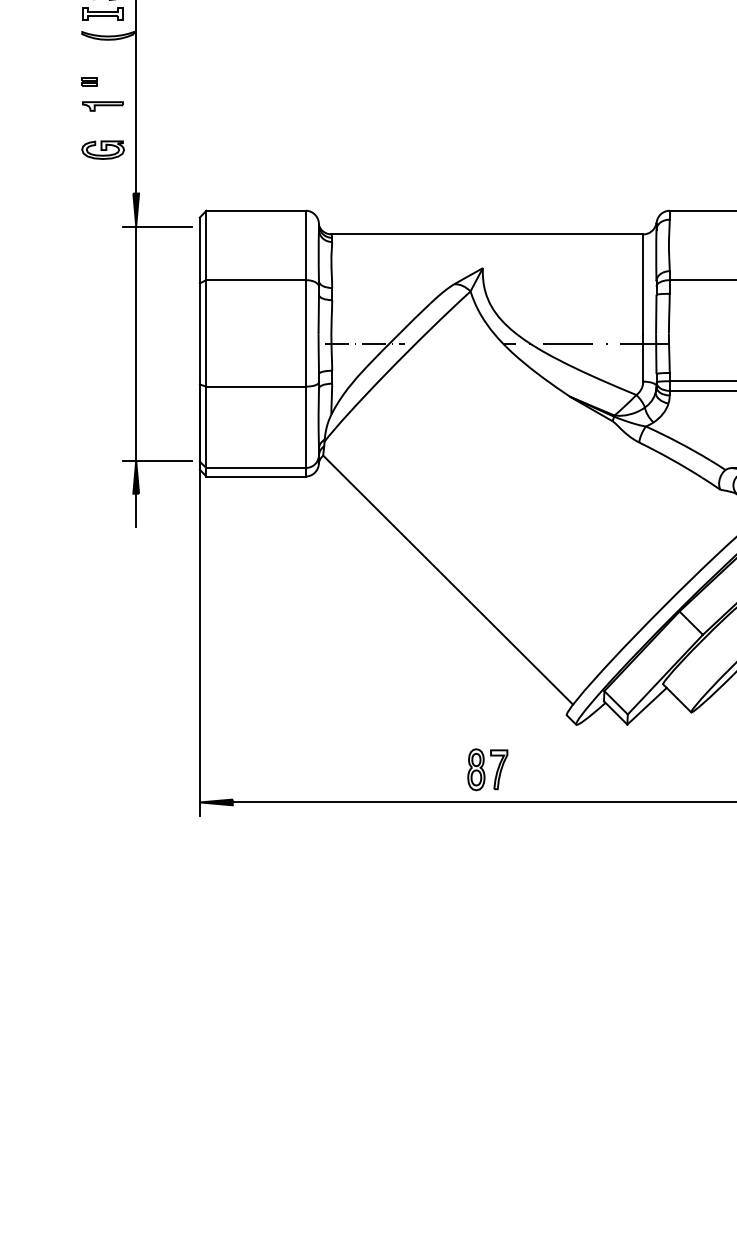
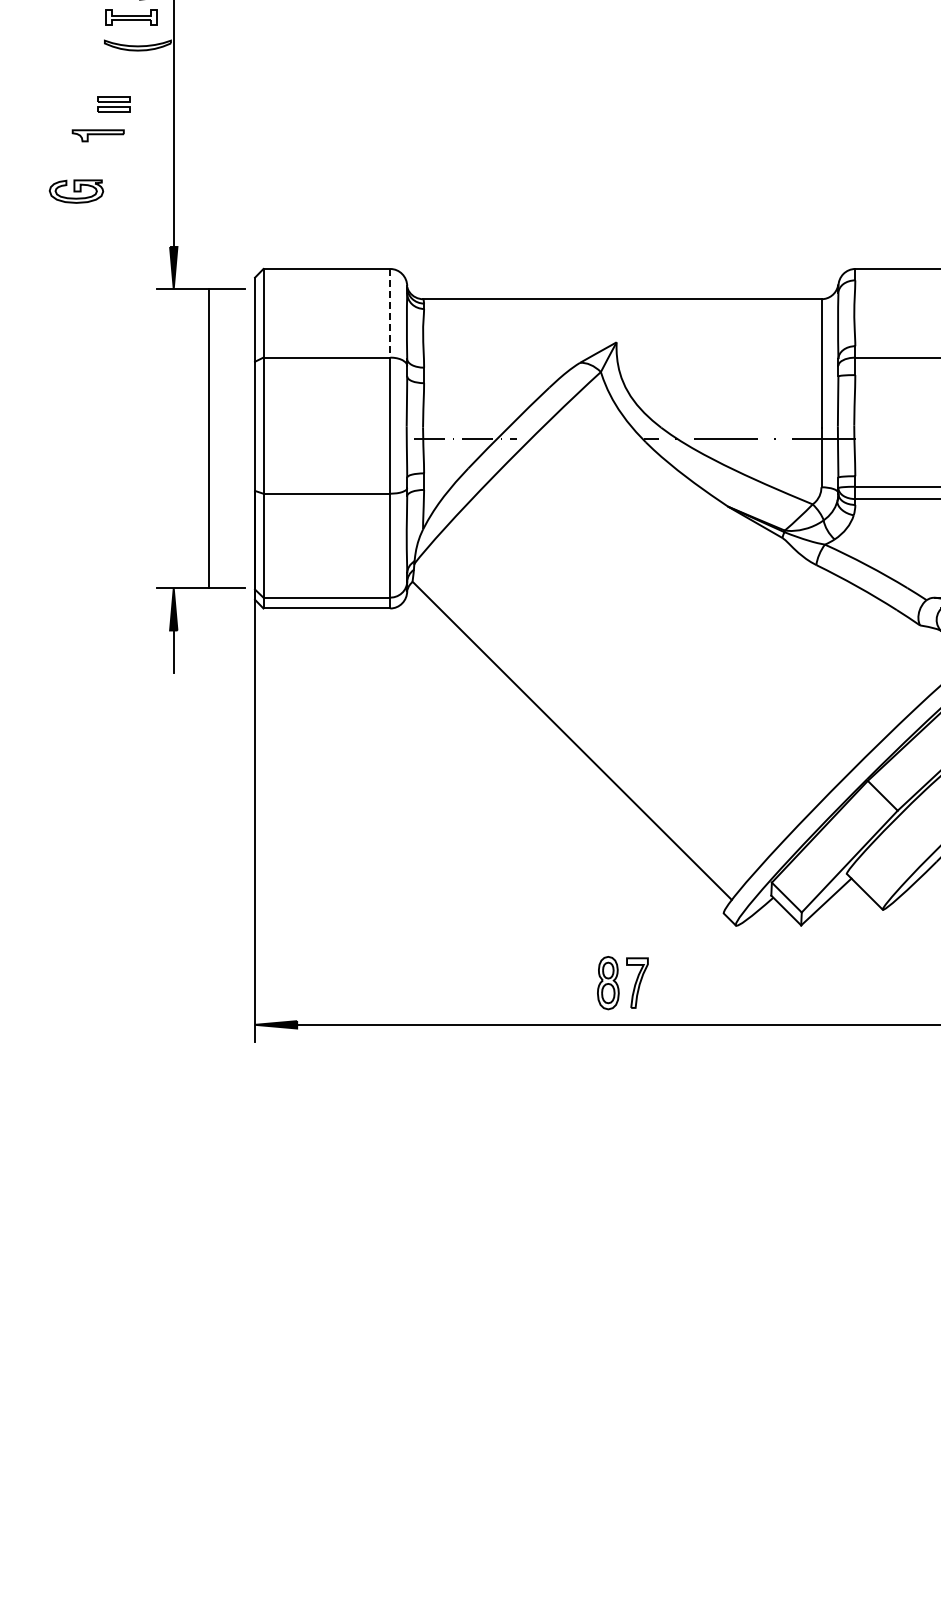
part: (89, 81) -> (113, 104), size x1.6
part: (102, 106) -> (97, 135), moved
part: (103, 150) -> (76, 191), moved
line: (305, 245) -> (390, 313), solid -> dashed
line: (136, 343) -> (208, 438), moved

